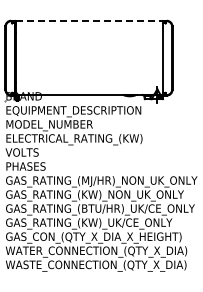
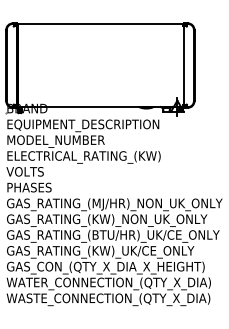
line: (89, 21) -> (100, 24), dashed -> solid

